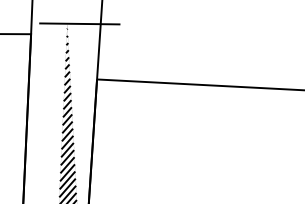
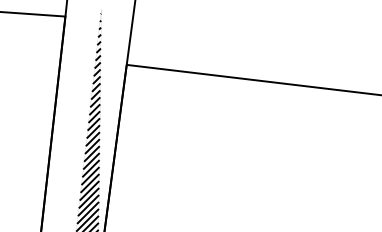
line: (79, 23) -> (113, 9), removed

